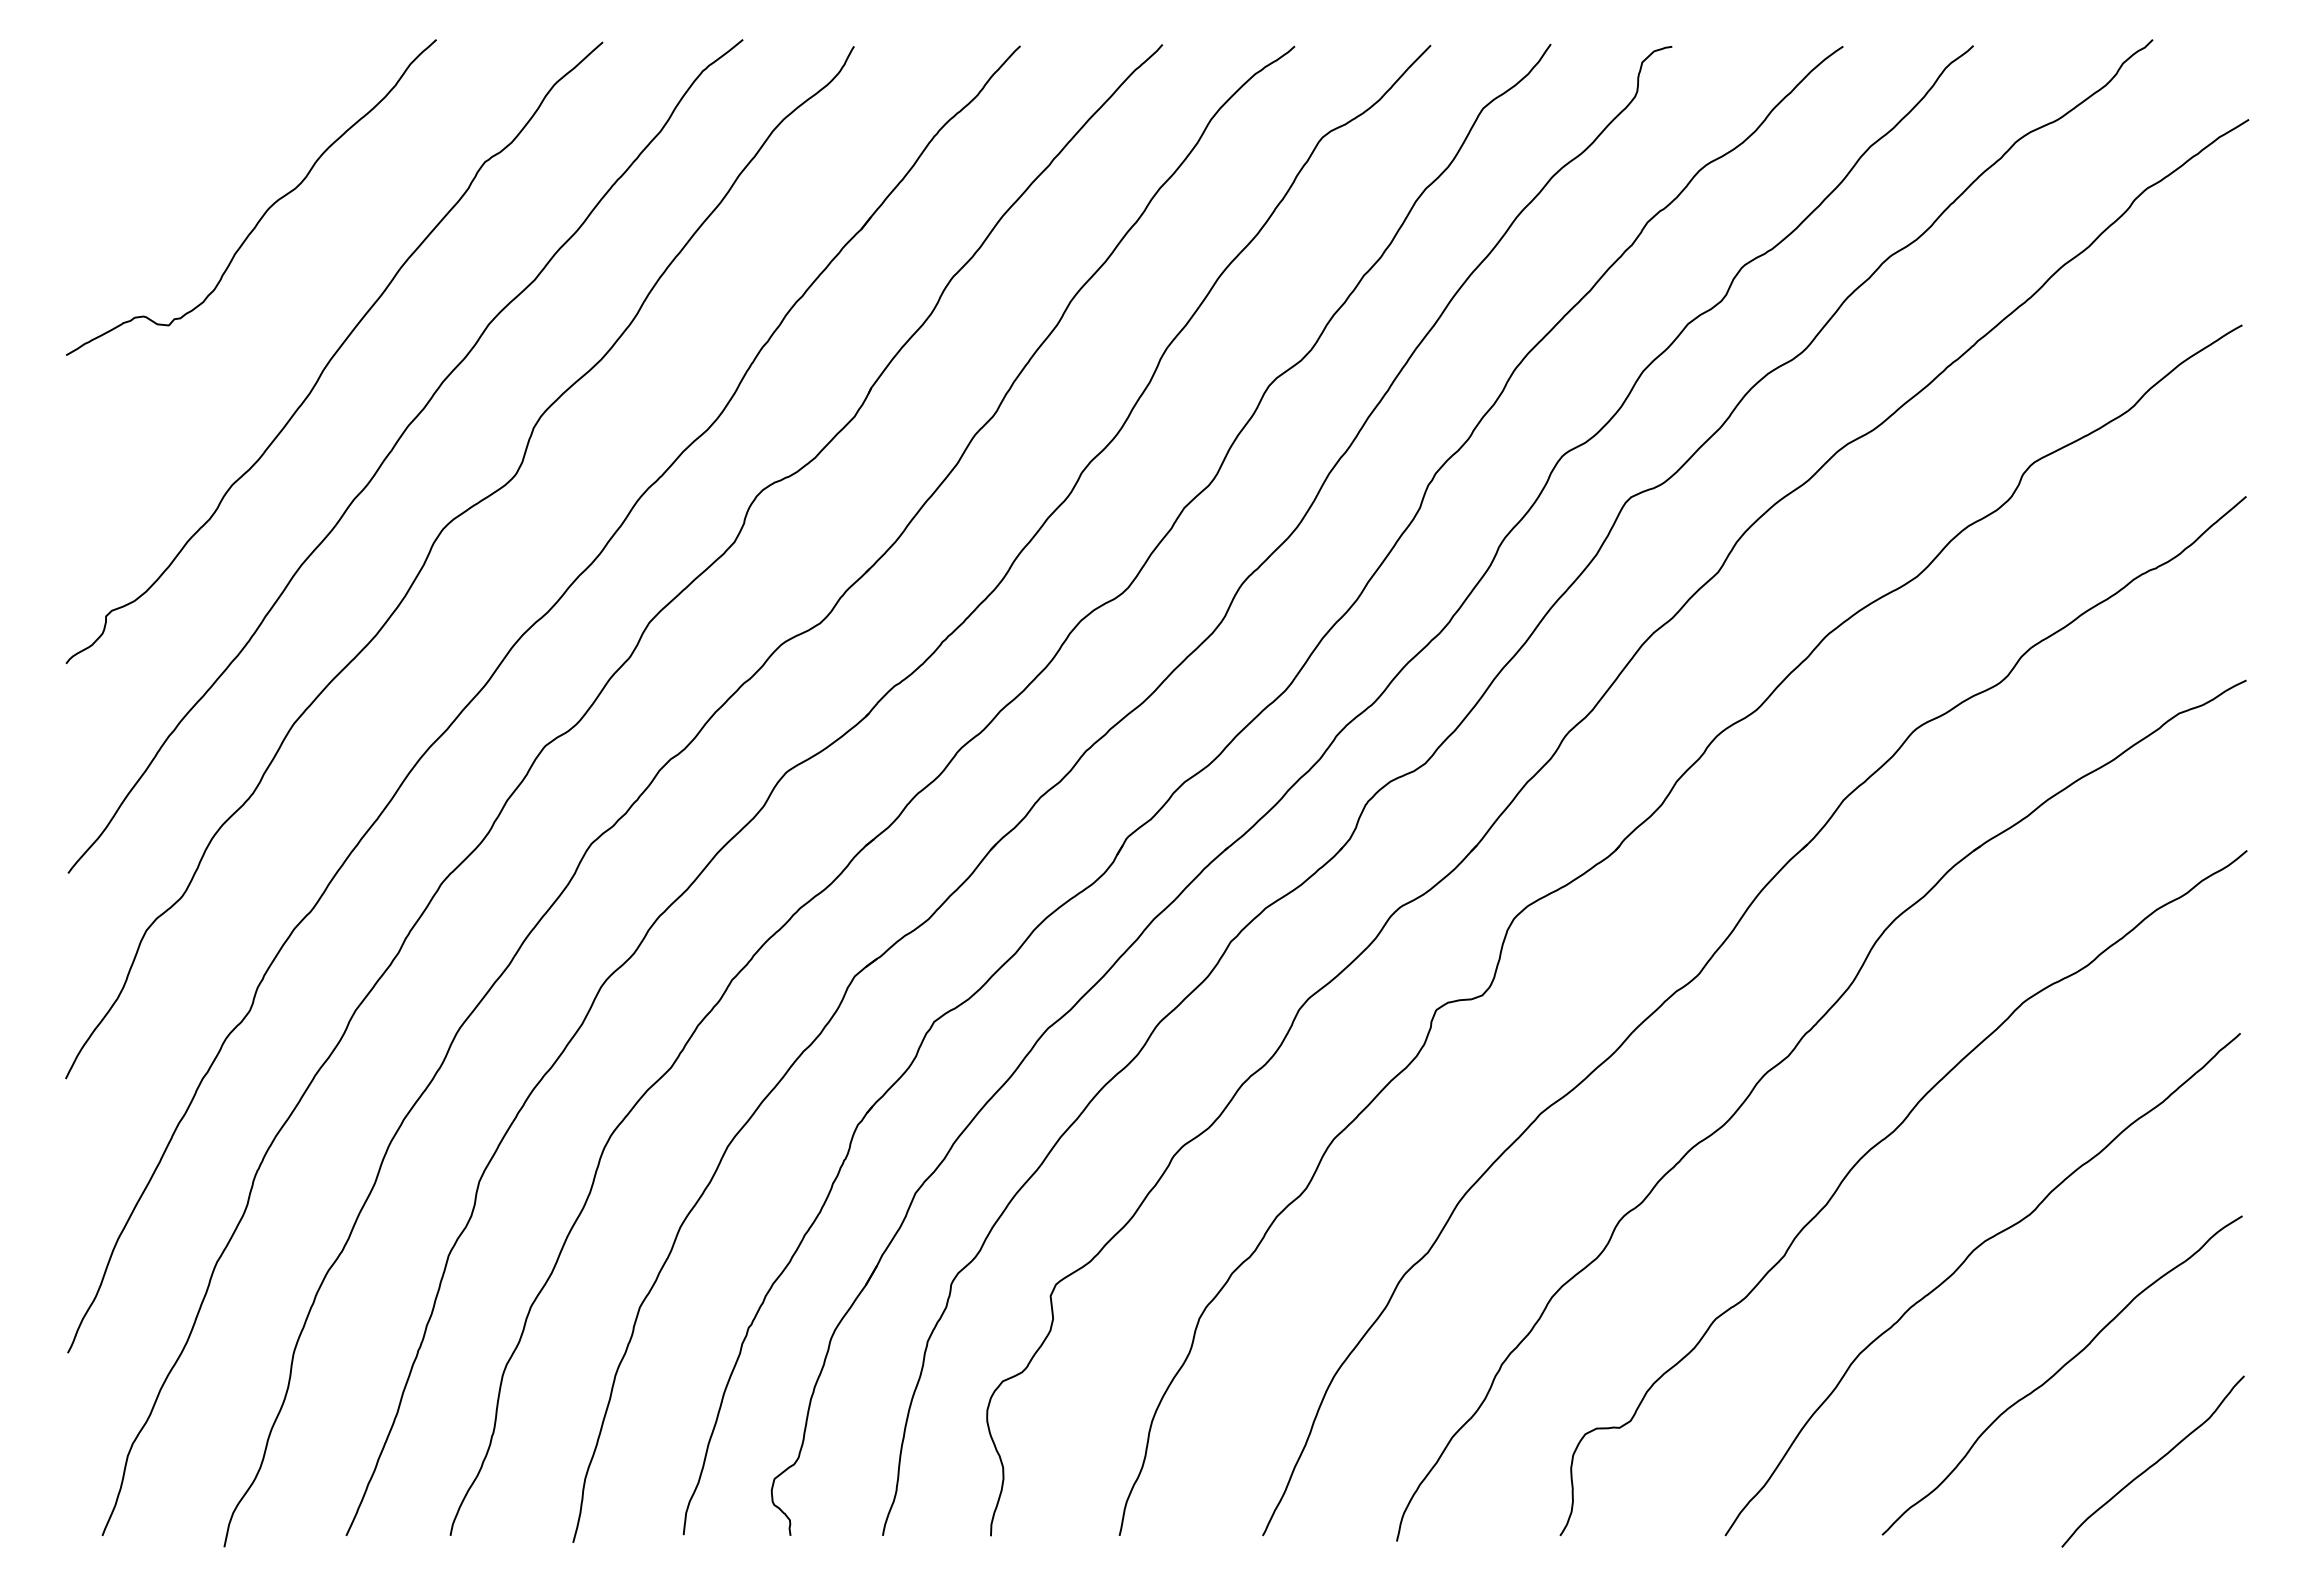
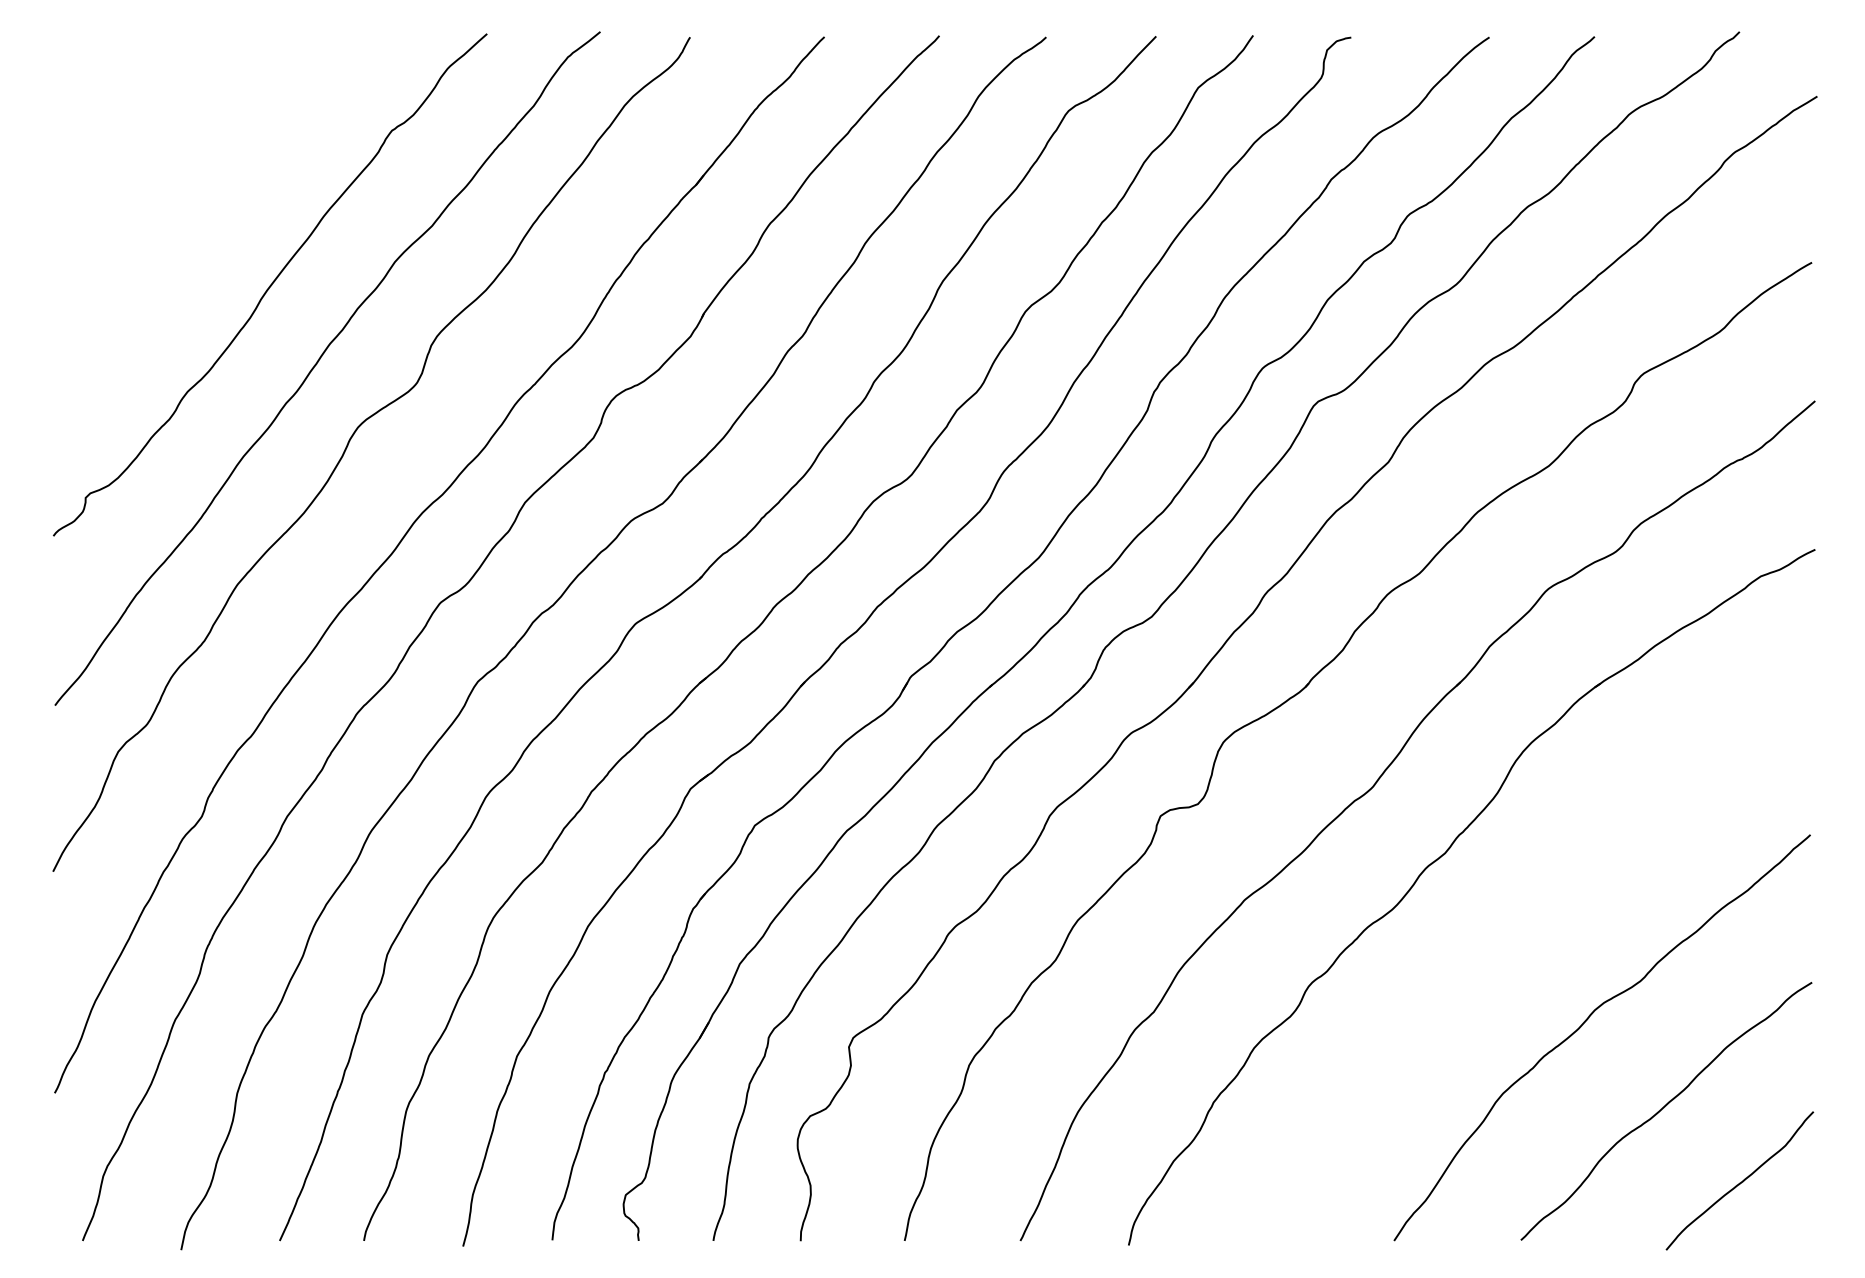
curve: (266, 209) -> (215, 169), removed
curve: (1872, 1149) -> (1513, 928), removed

